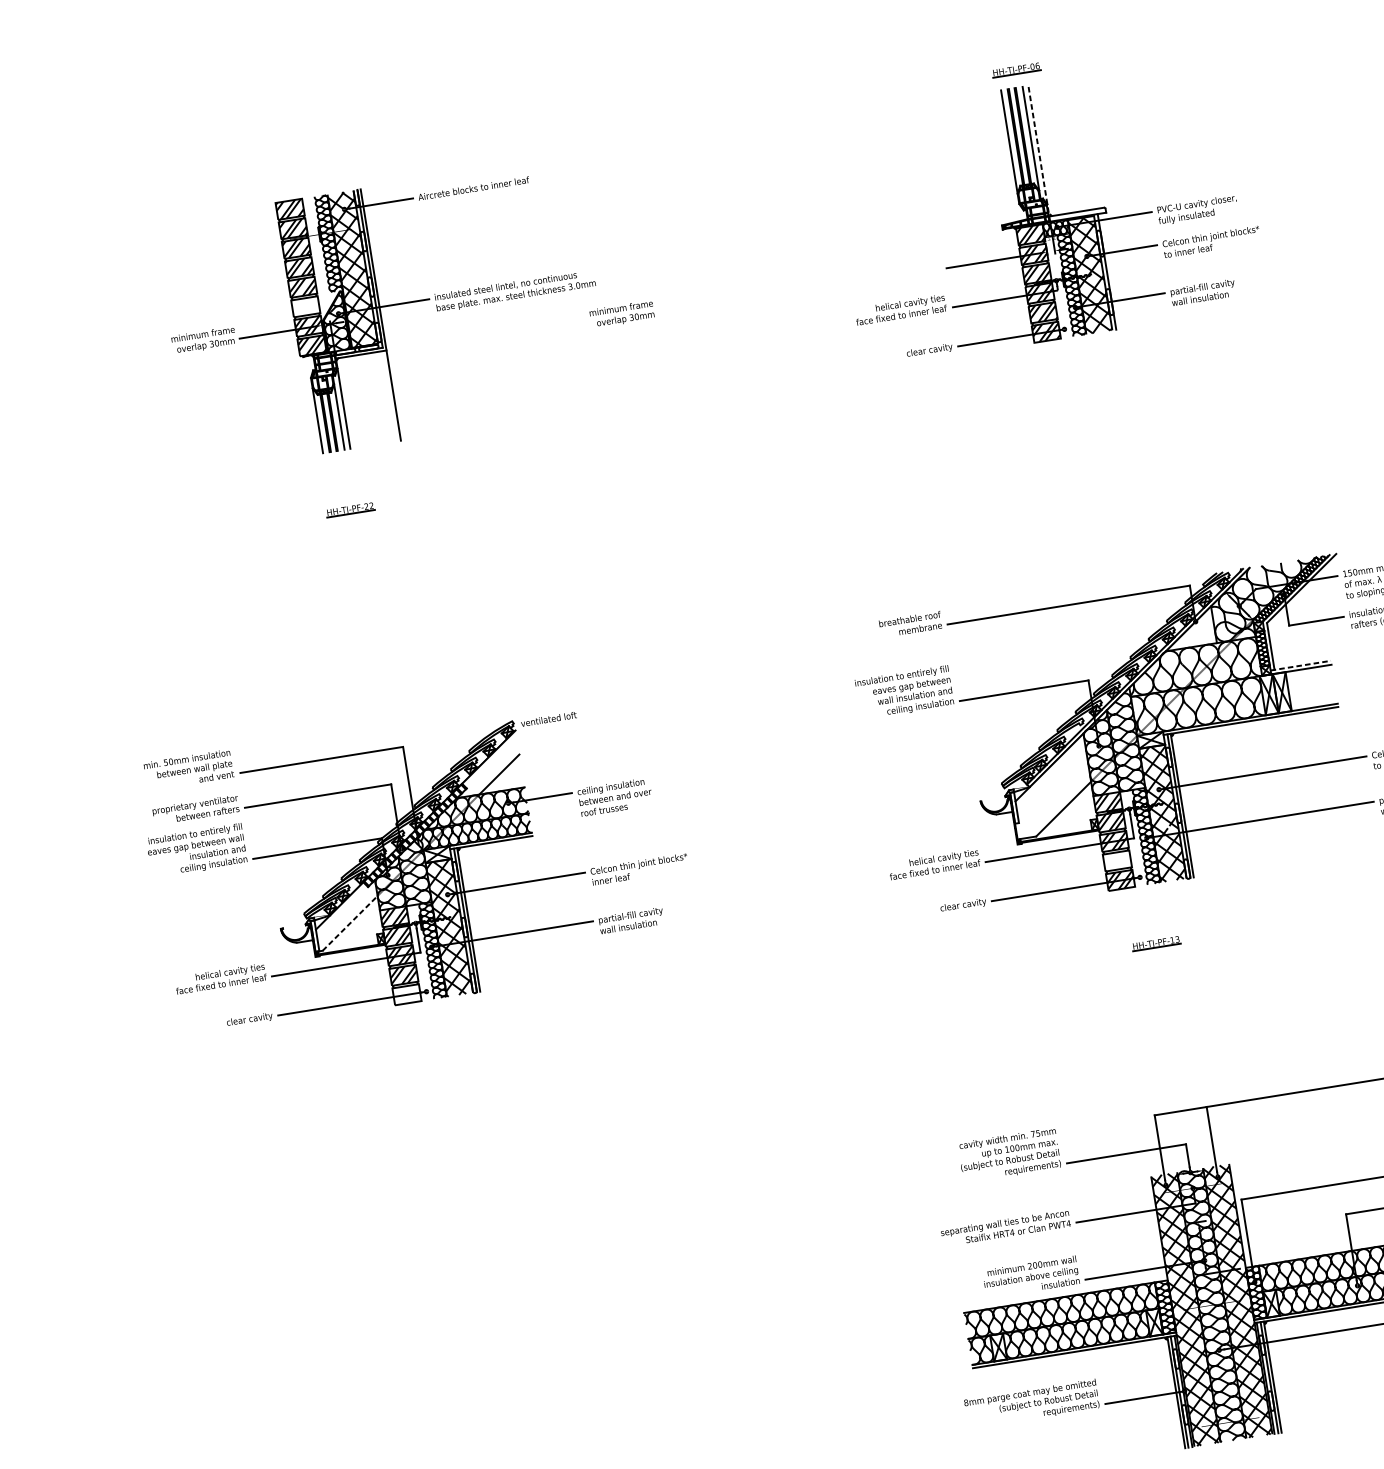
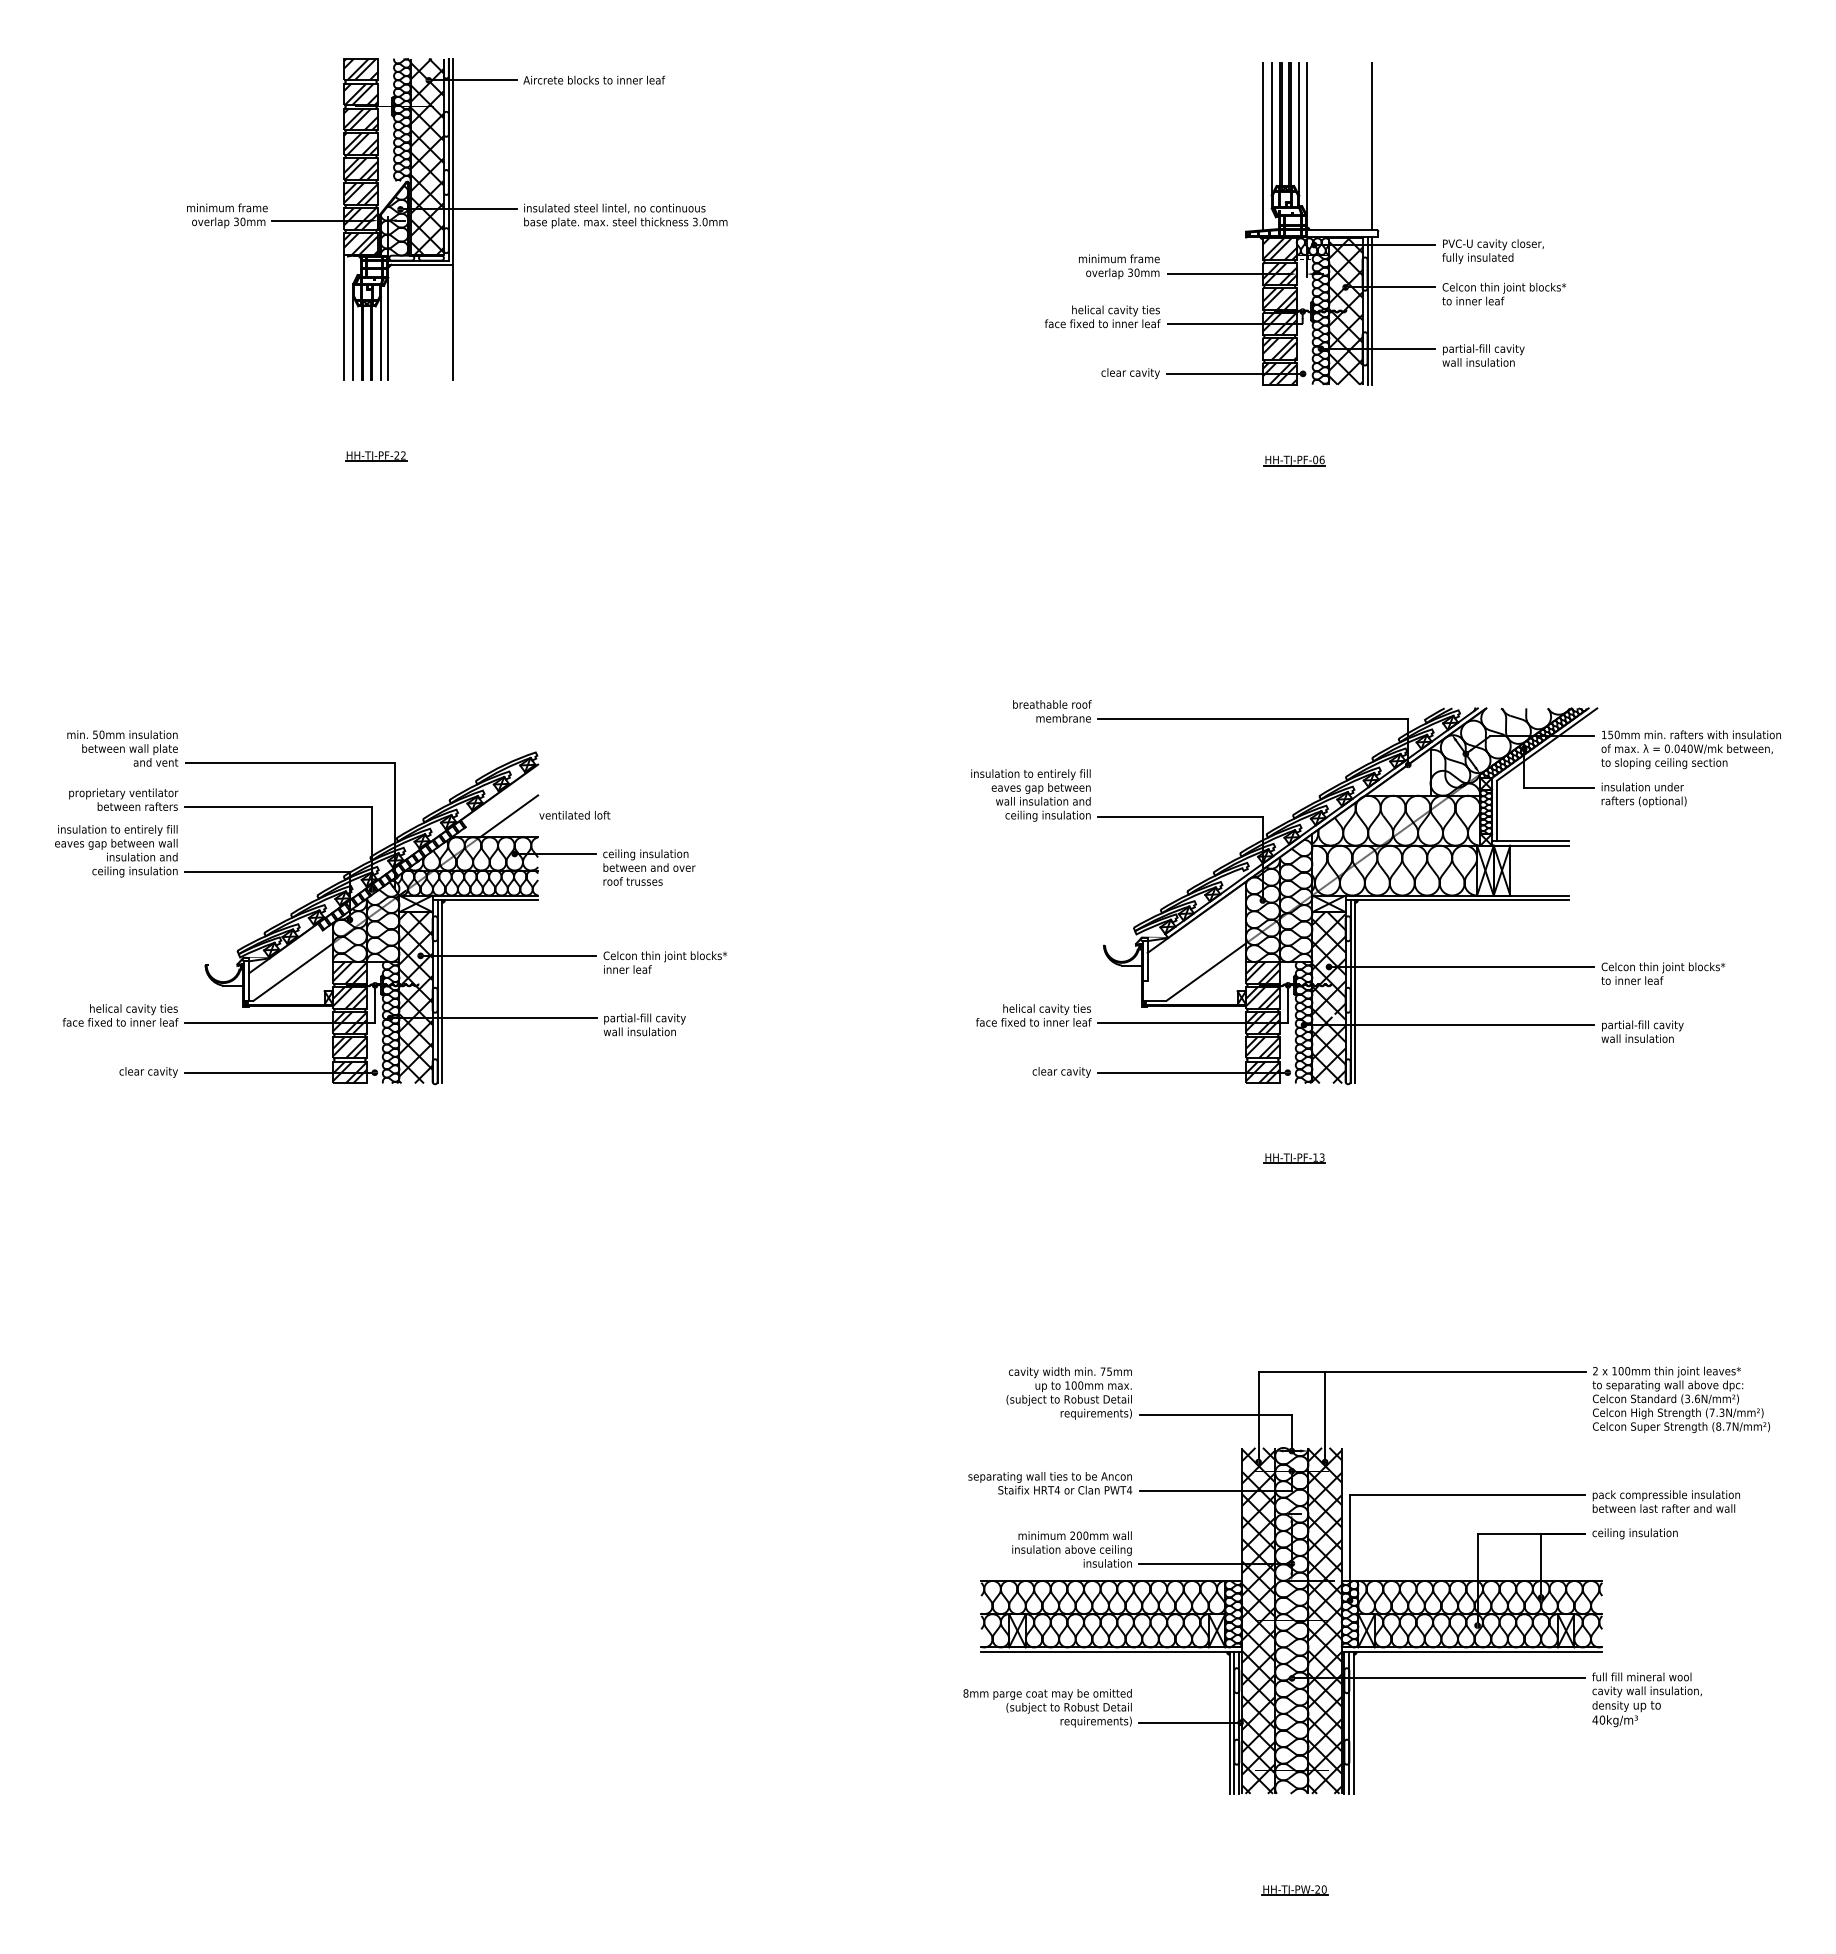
part: (1016, 69) -> (1294, 460), moved
line: (1089, 143) -> (1371, 146), added
line: (1039, 153) -> (1306, 149), dashed -> solid
line: (1004, 156) -> (1262, 146), added
line: (1110, 271) -> (1371, 310), added
hatch: (306, 306) -> (361, 193), added
text: (622, 314) -> (1119, 266), moved
line: (308, 405) -> (344, 317), added
line: (1300, 665) -> (1530, 840), dashed -> solid
text: (548, 719) -> (574, 815), moved
hatch: (1117, 860) -> (1262, 1047), added
line: (350, 922) -> (293, 971), dashed -> solid
hatch: (406, 994) -> (349, 1072), added

